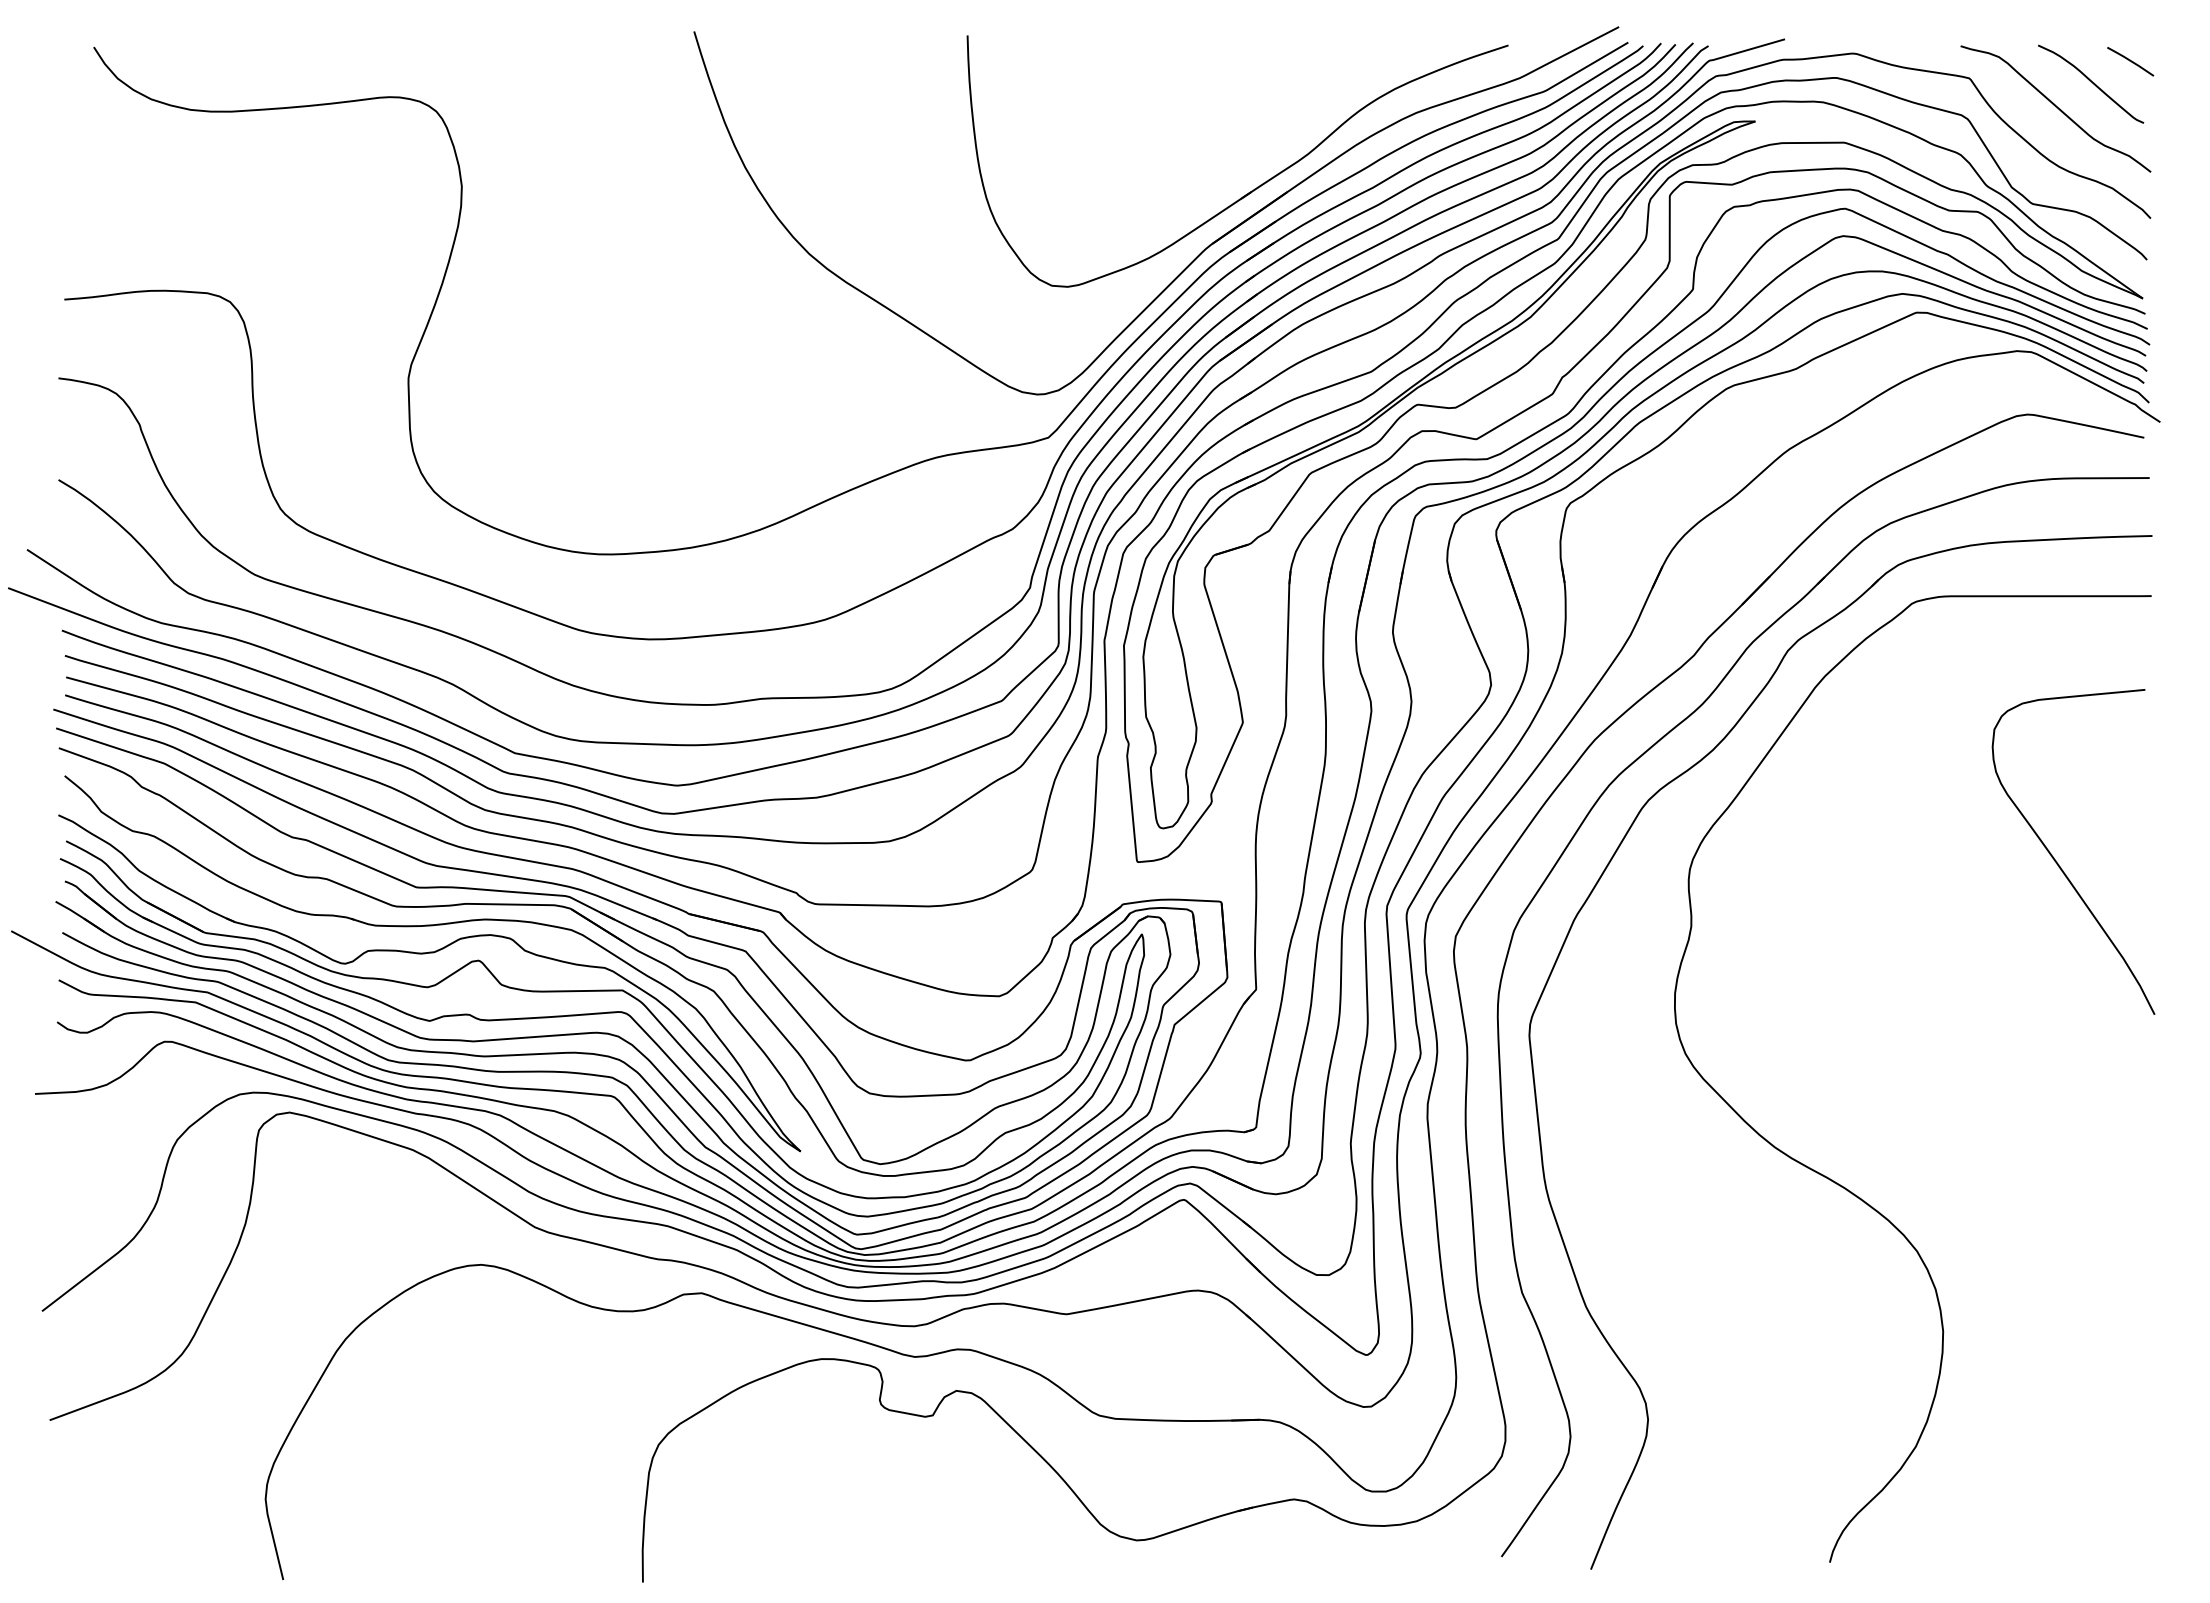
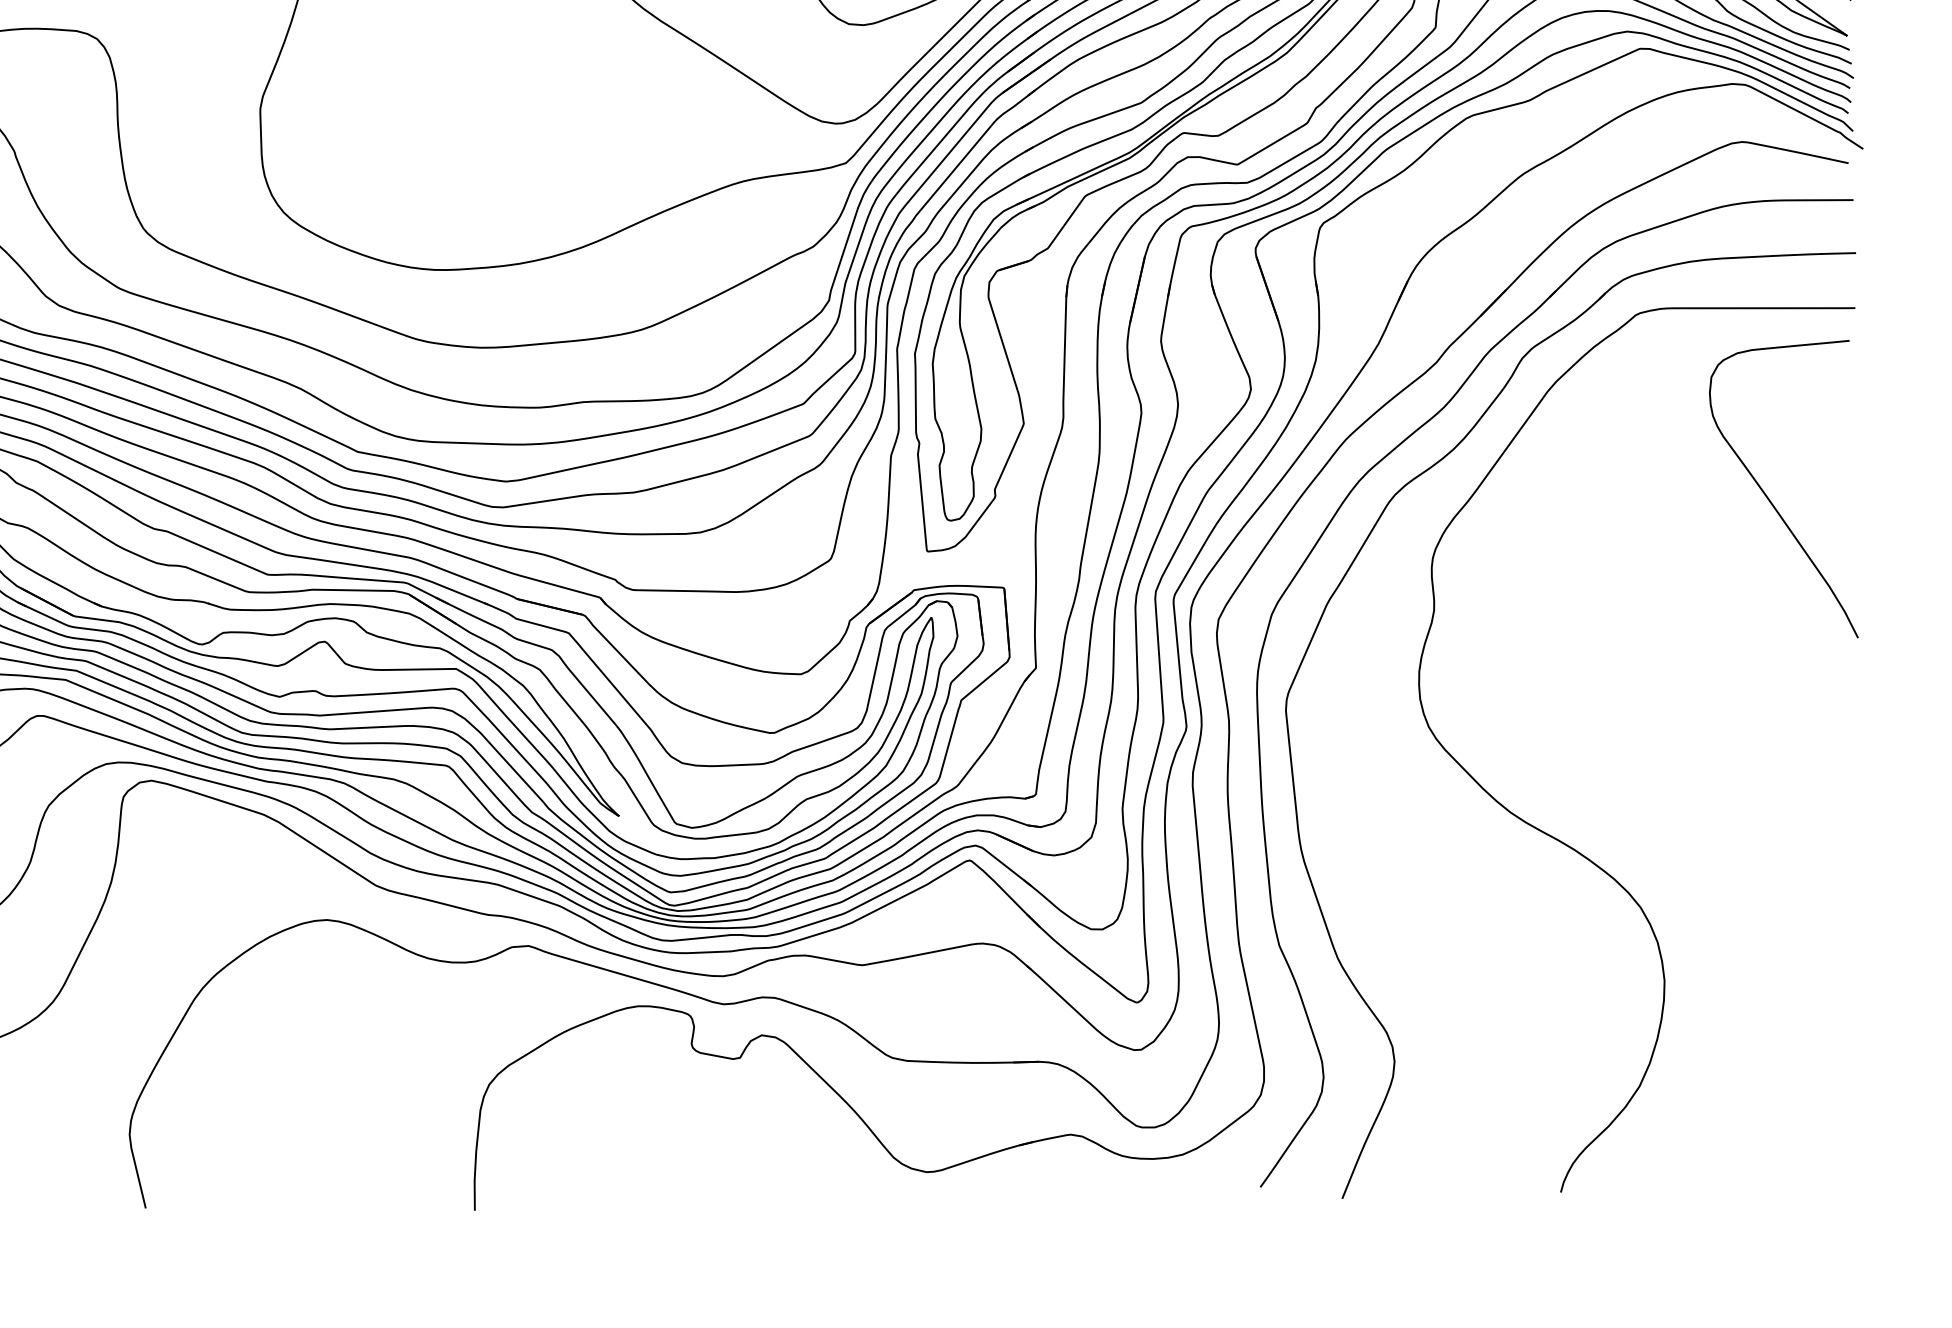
curve: (2059, 864) -> (1771, 500), moved

